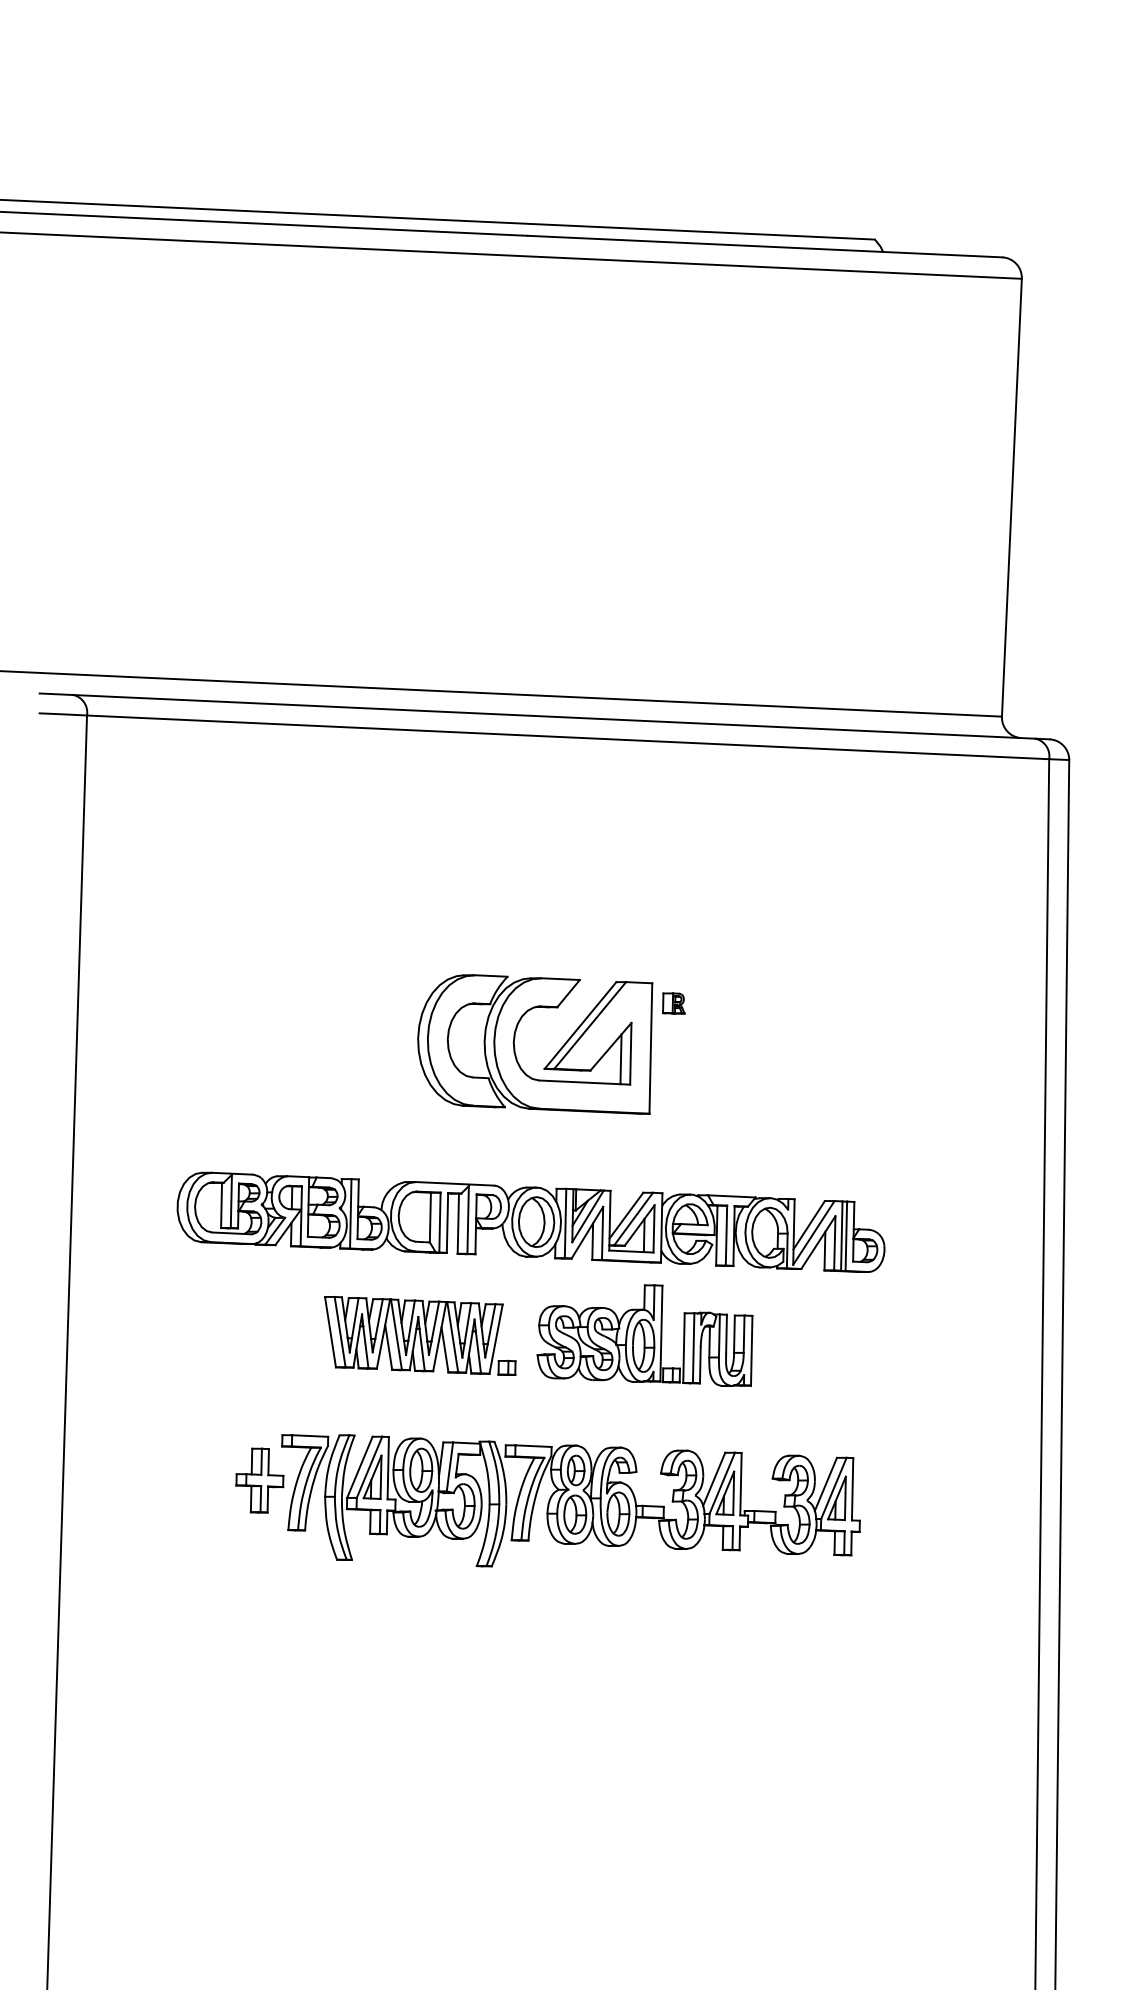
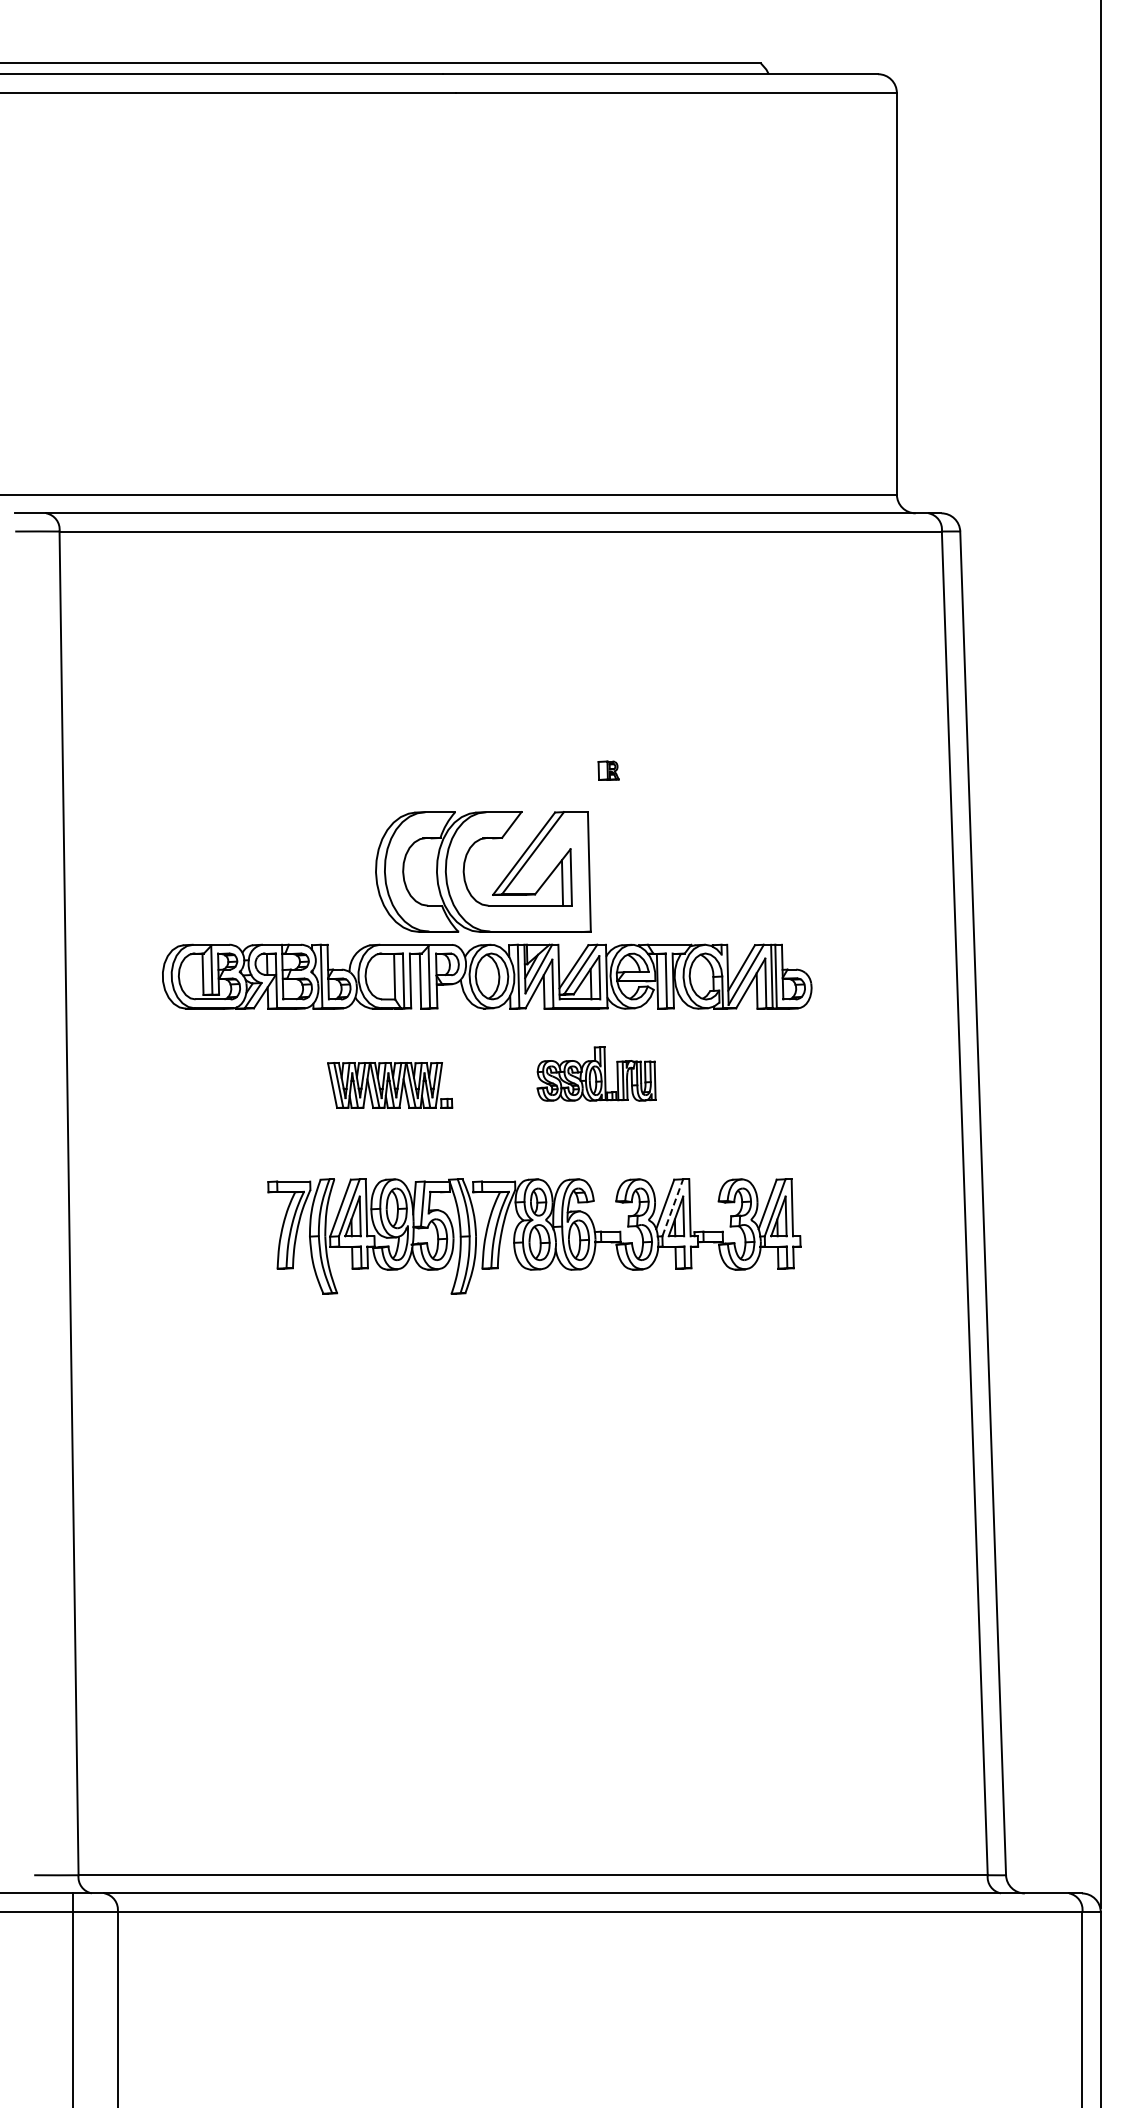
part: (515, 1047) -> (465, 876), moved
part: (645, 1333) -> (596, 1073), size x0.6
part: (419, 1335) -> (389, 1085), size x0.7
part: (259, 1480) -> (249, 1224), removed
line: (721, 1482) -> (672, 1207), solid -> dashed

